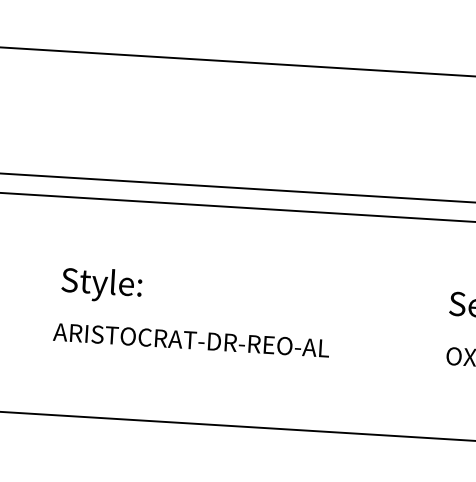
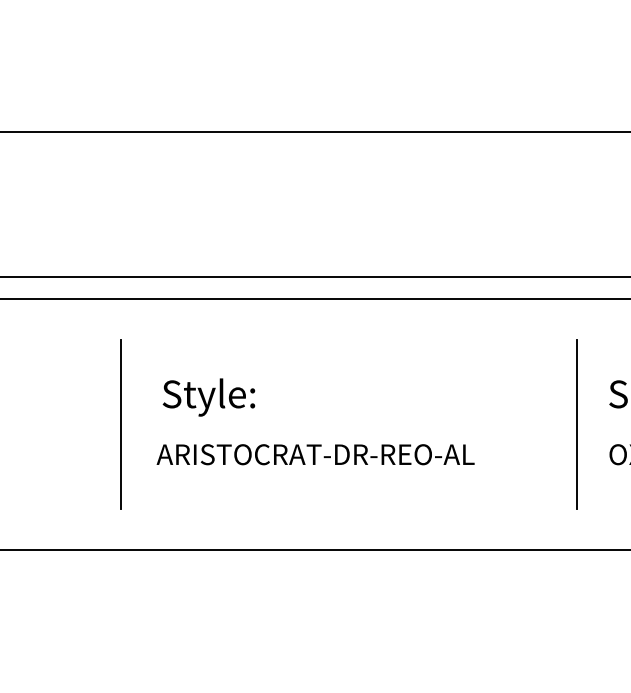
line: (24, 303) -> (121, 424), added
line: (419, 327) -> (576, 424), added

